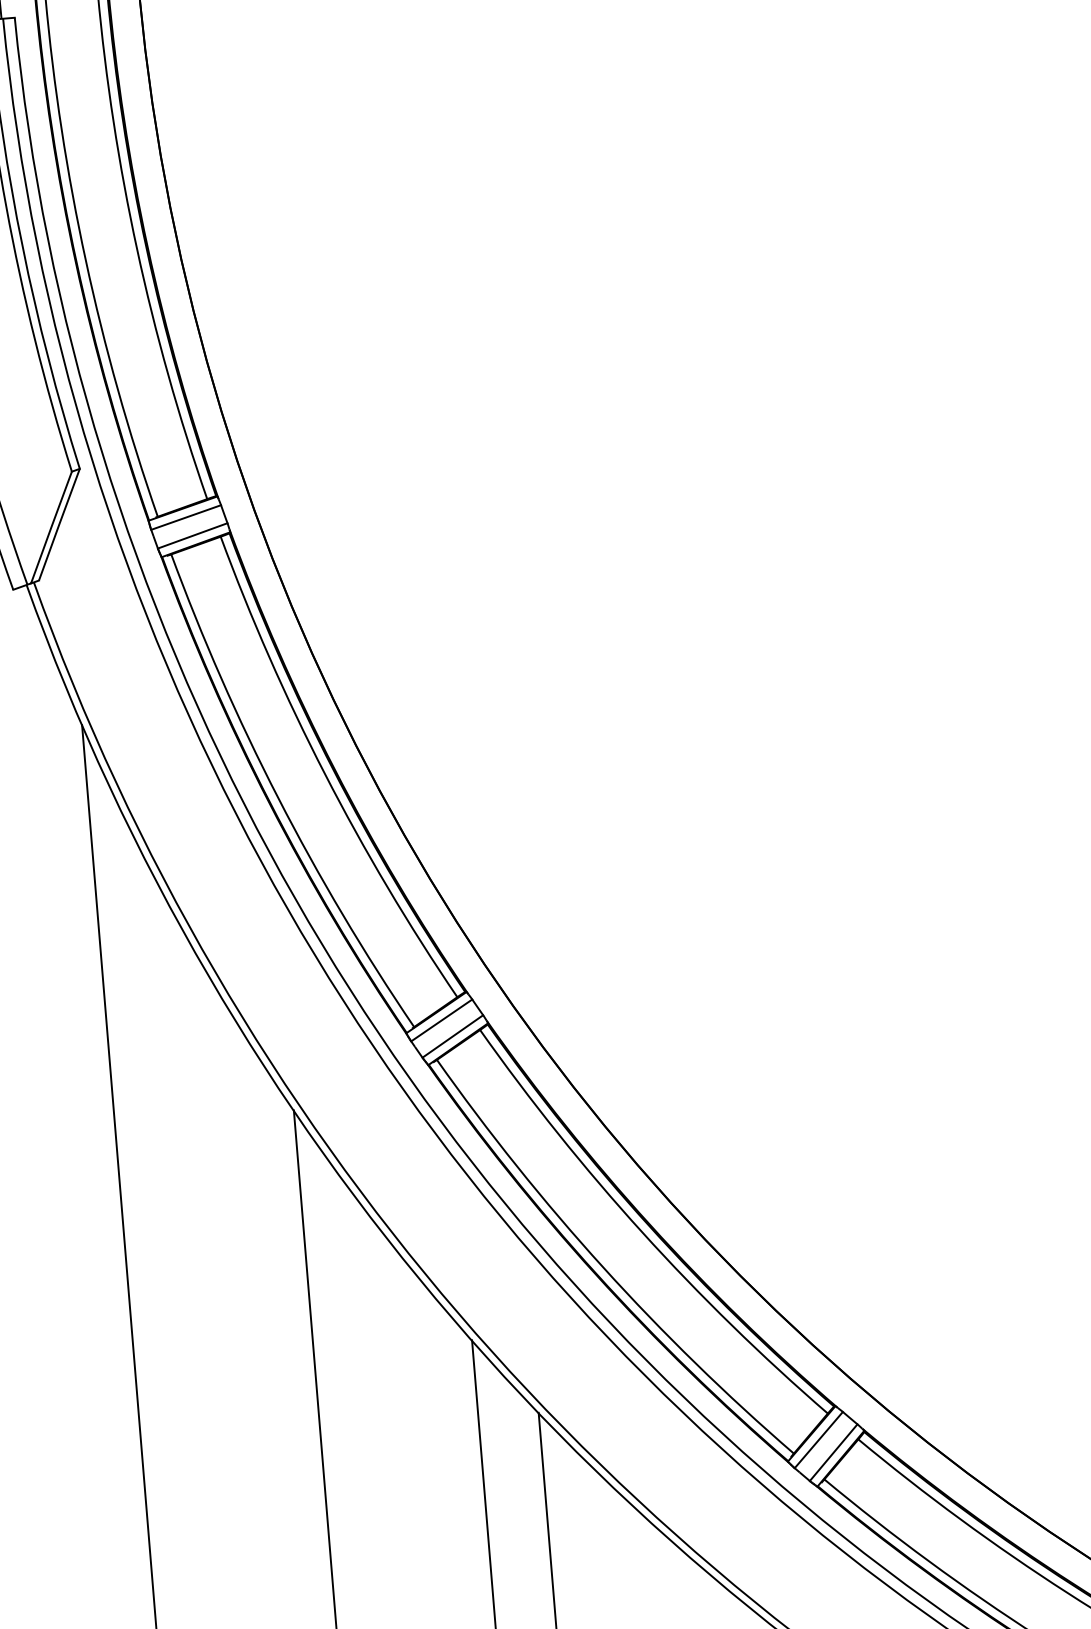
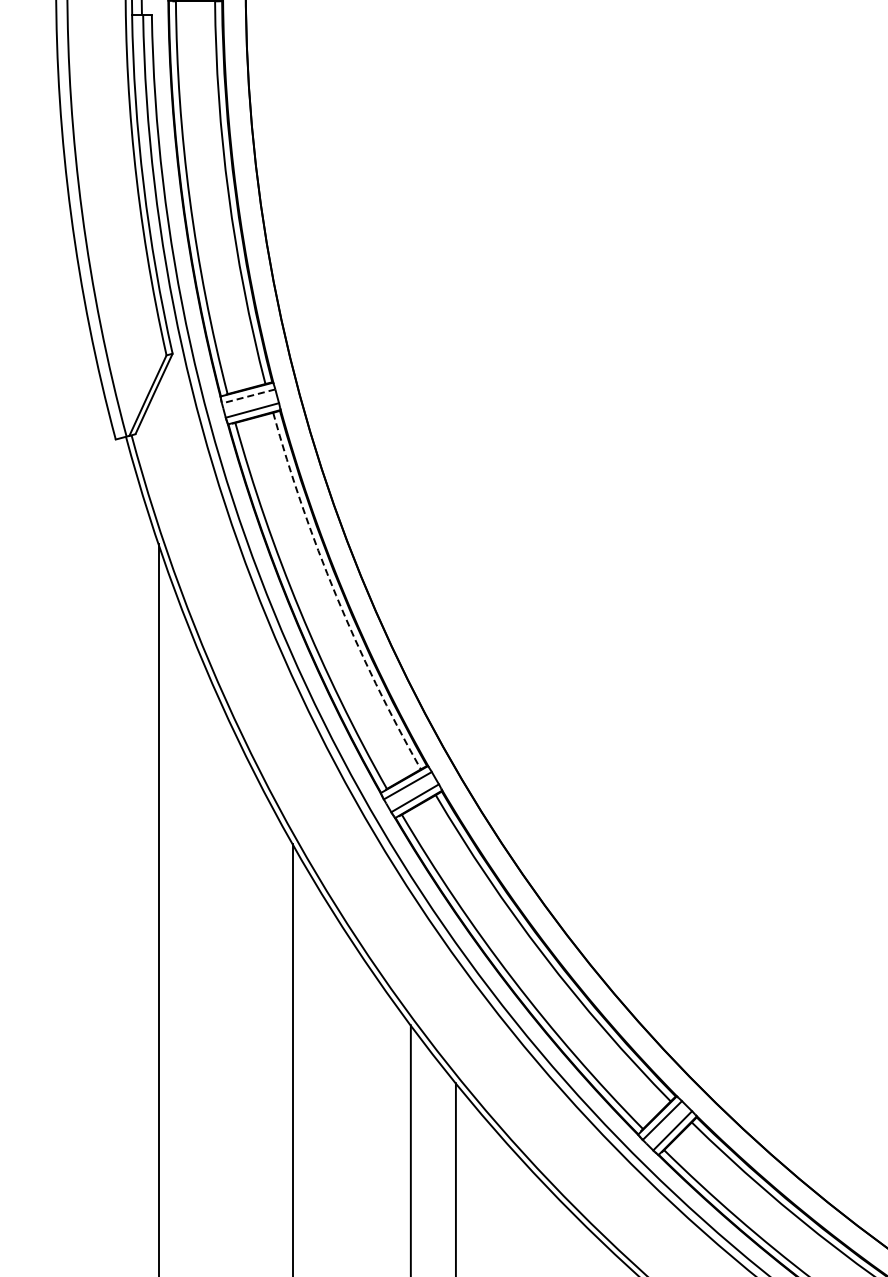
line: (185, 517) -> (248, 396), solid -> dashed
arc: (325, 774) -> (336, 595), solid -> dashed

